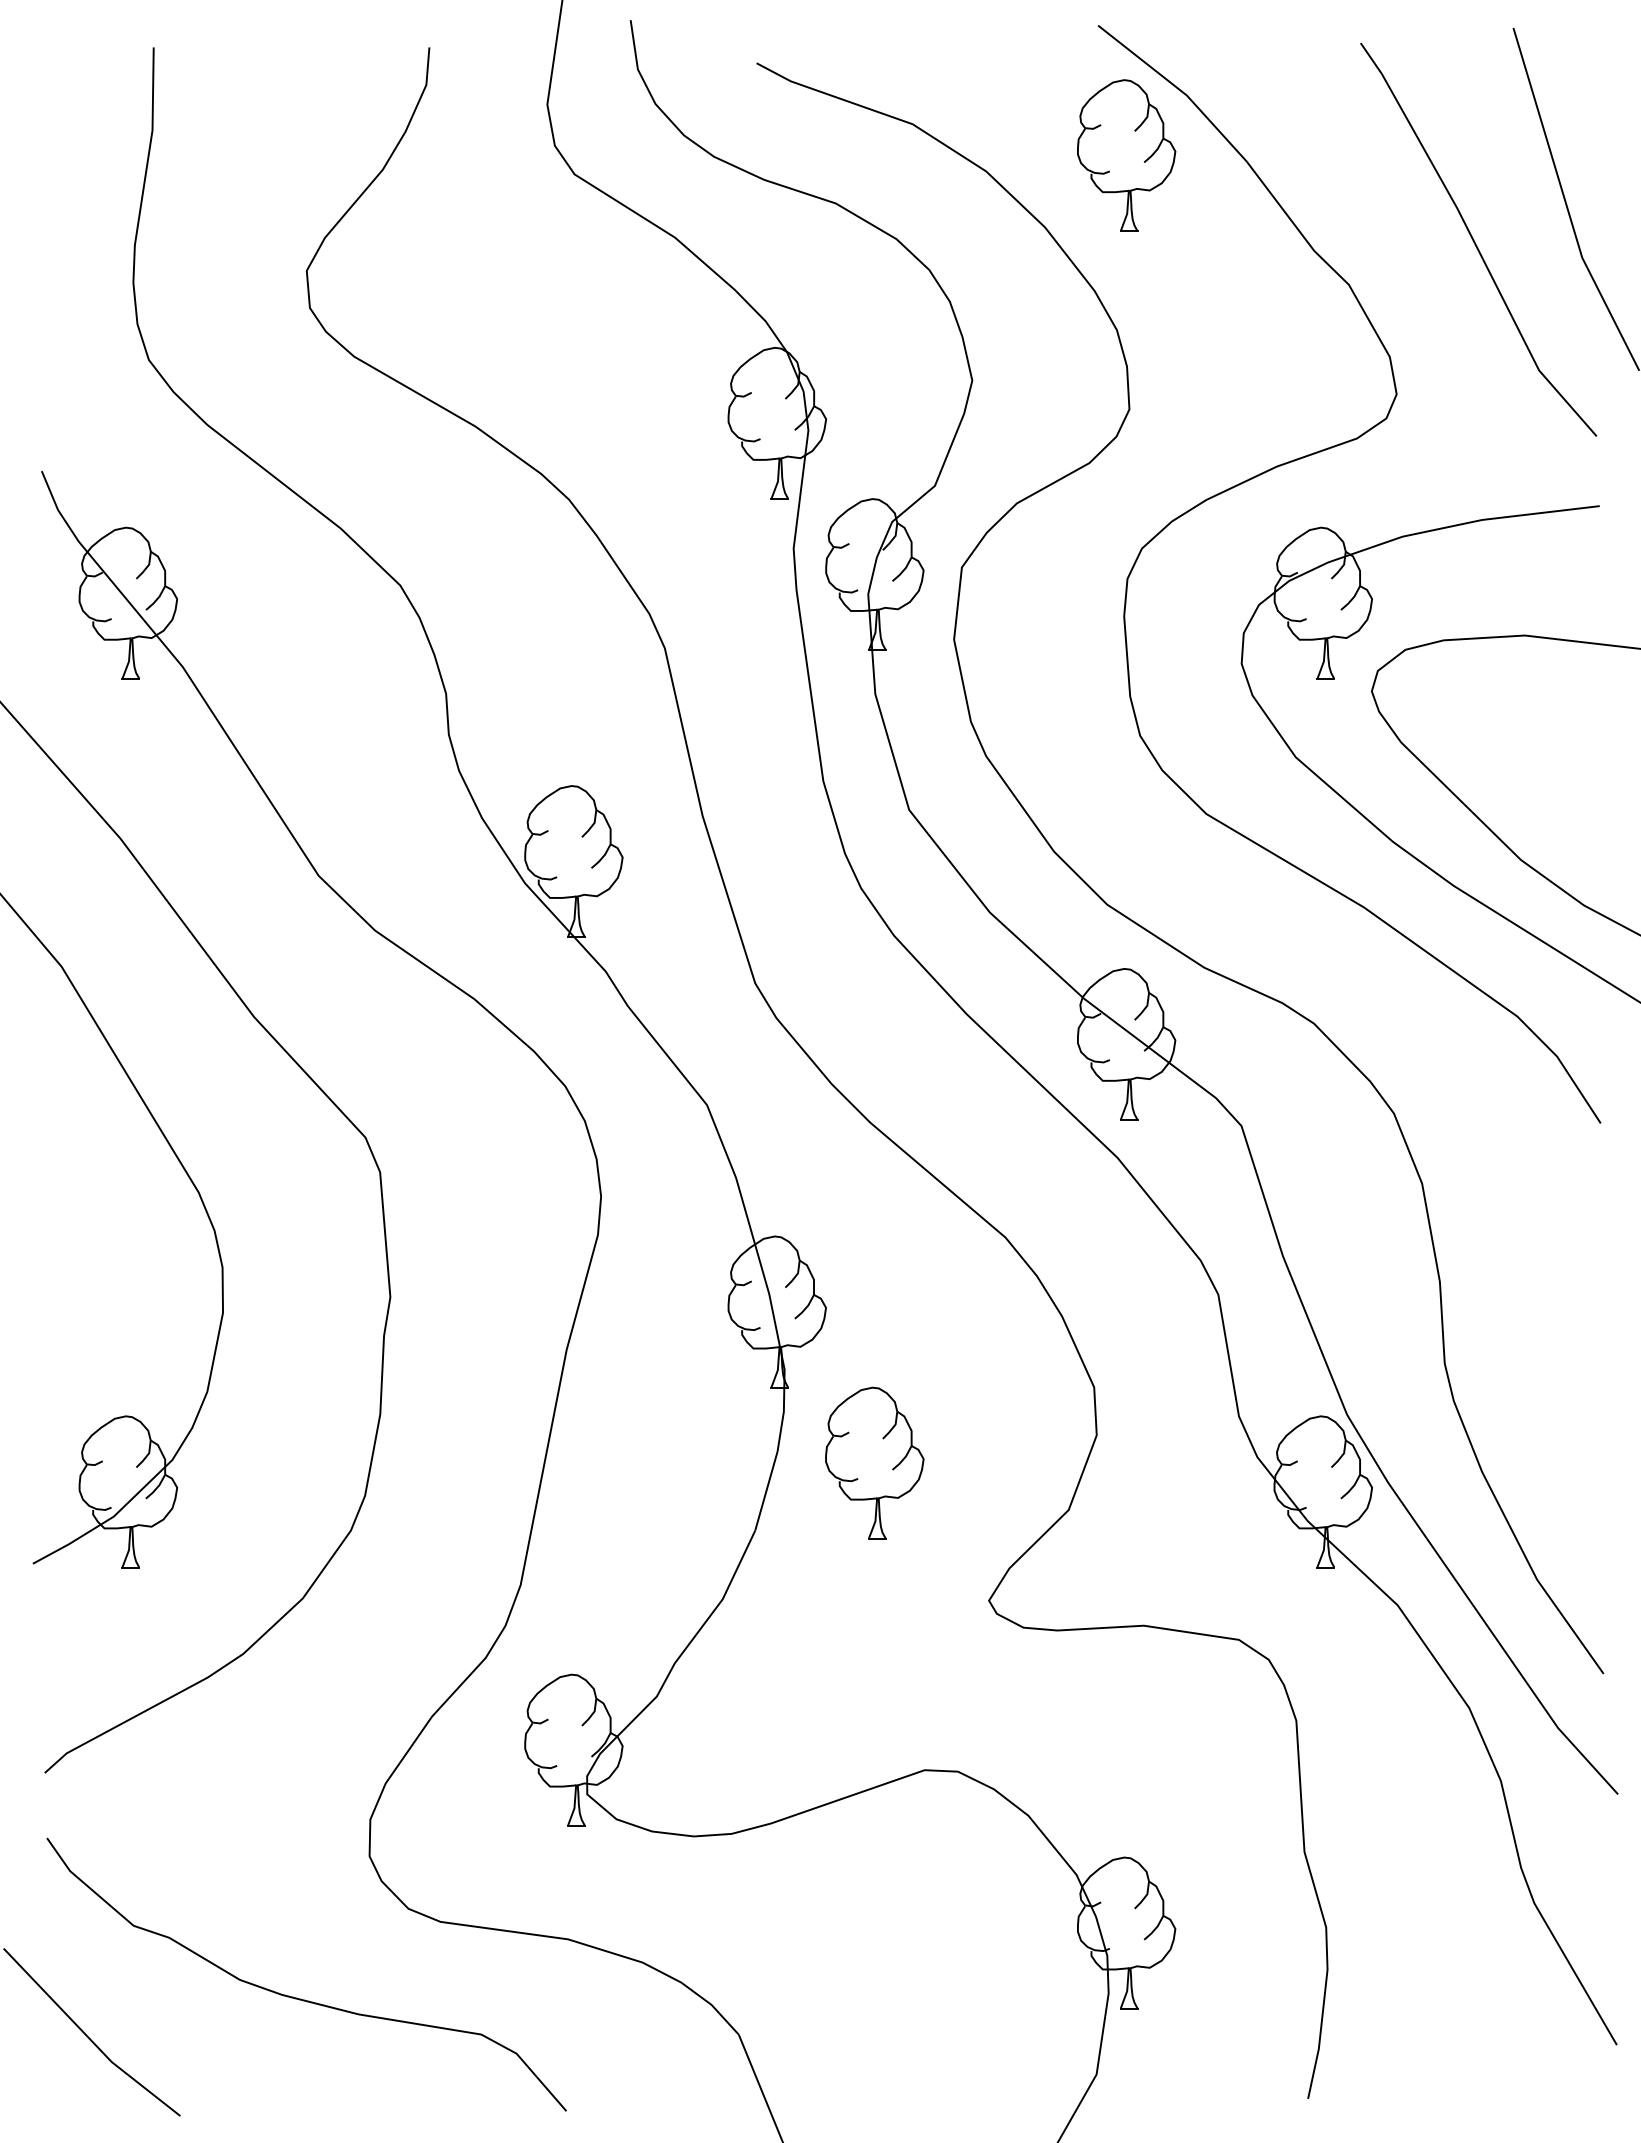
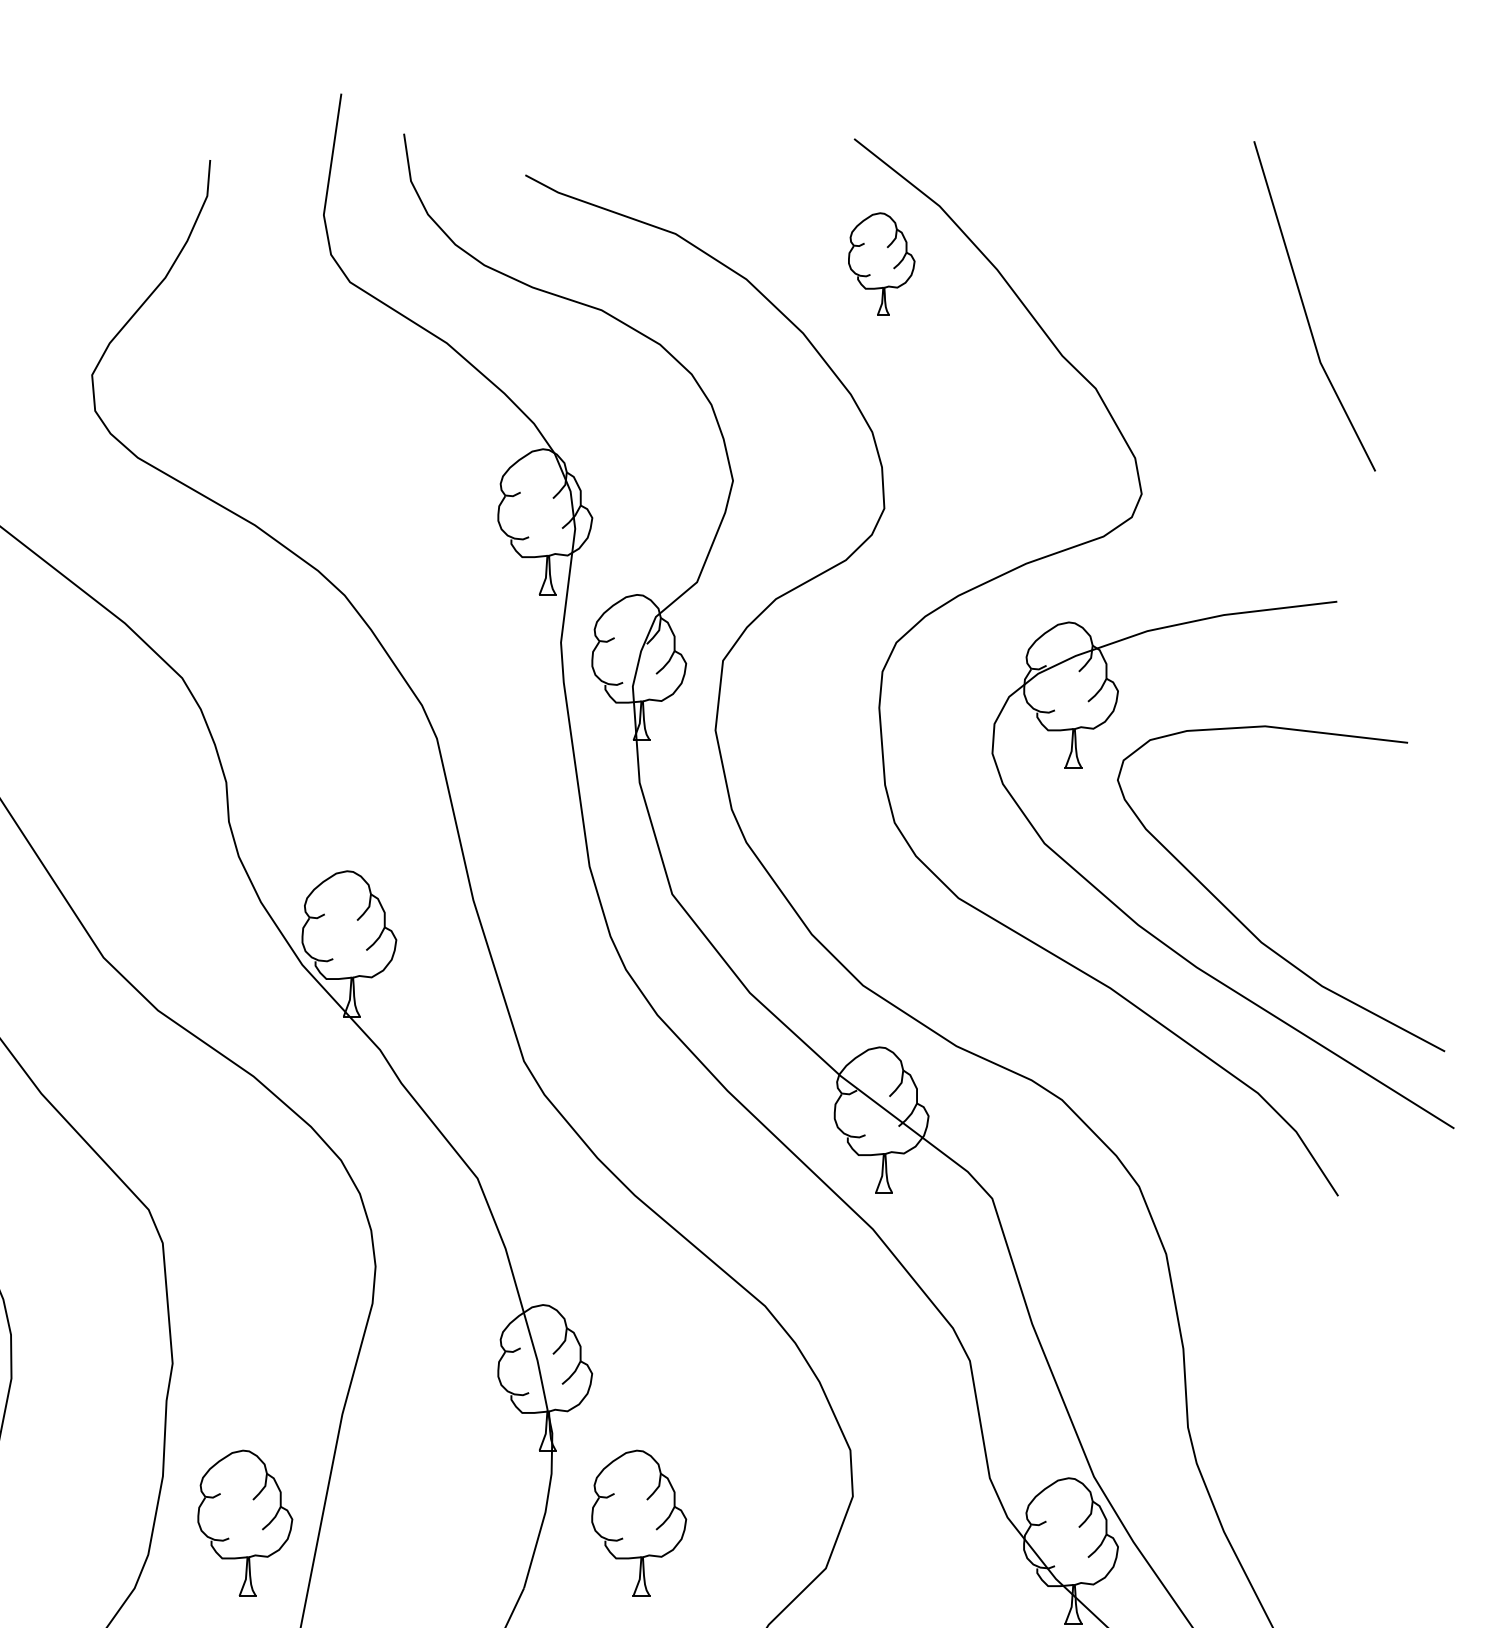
part: (1126, 155) -> (881, 264), size x0.7
line: (1475, 241) -> (1217, 346), removed
part: (465, 1462) -> (245, 1522), added

